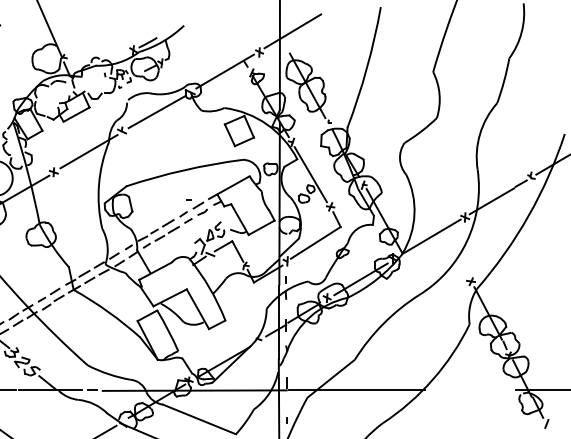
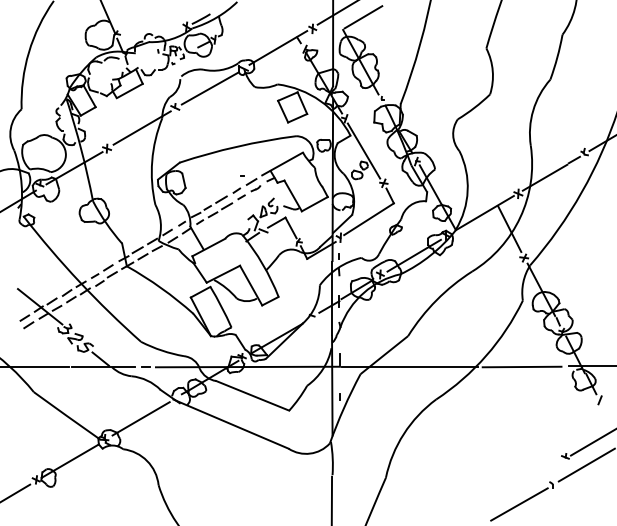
line: (310, 41) -> (363, 17), added
line: (456, 253) -> (509, 229), added
line: (468, 390) -> (521, 366), added

